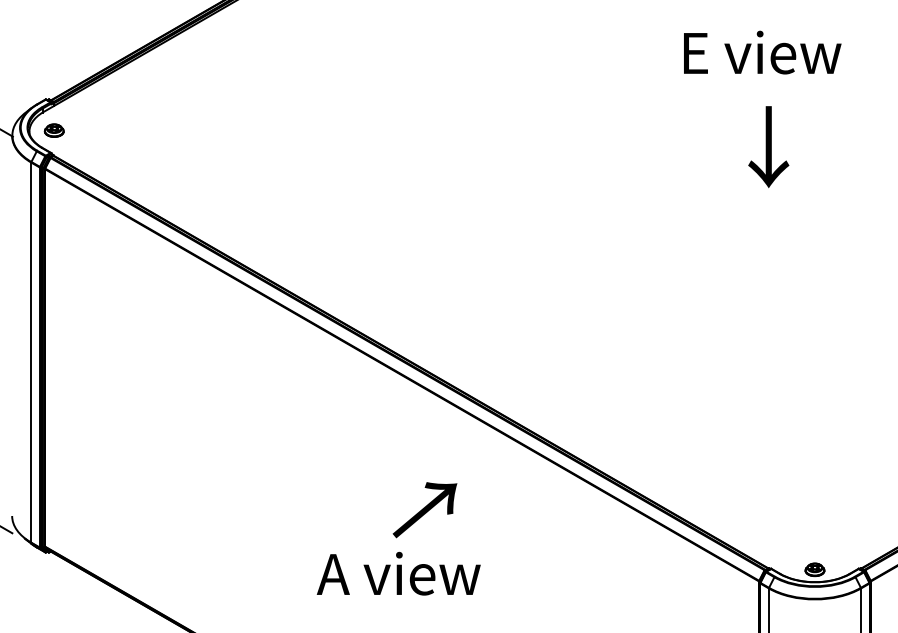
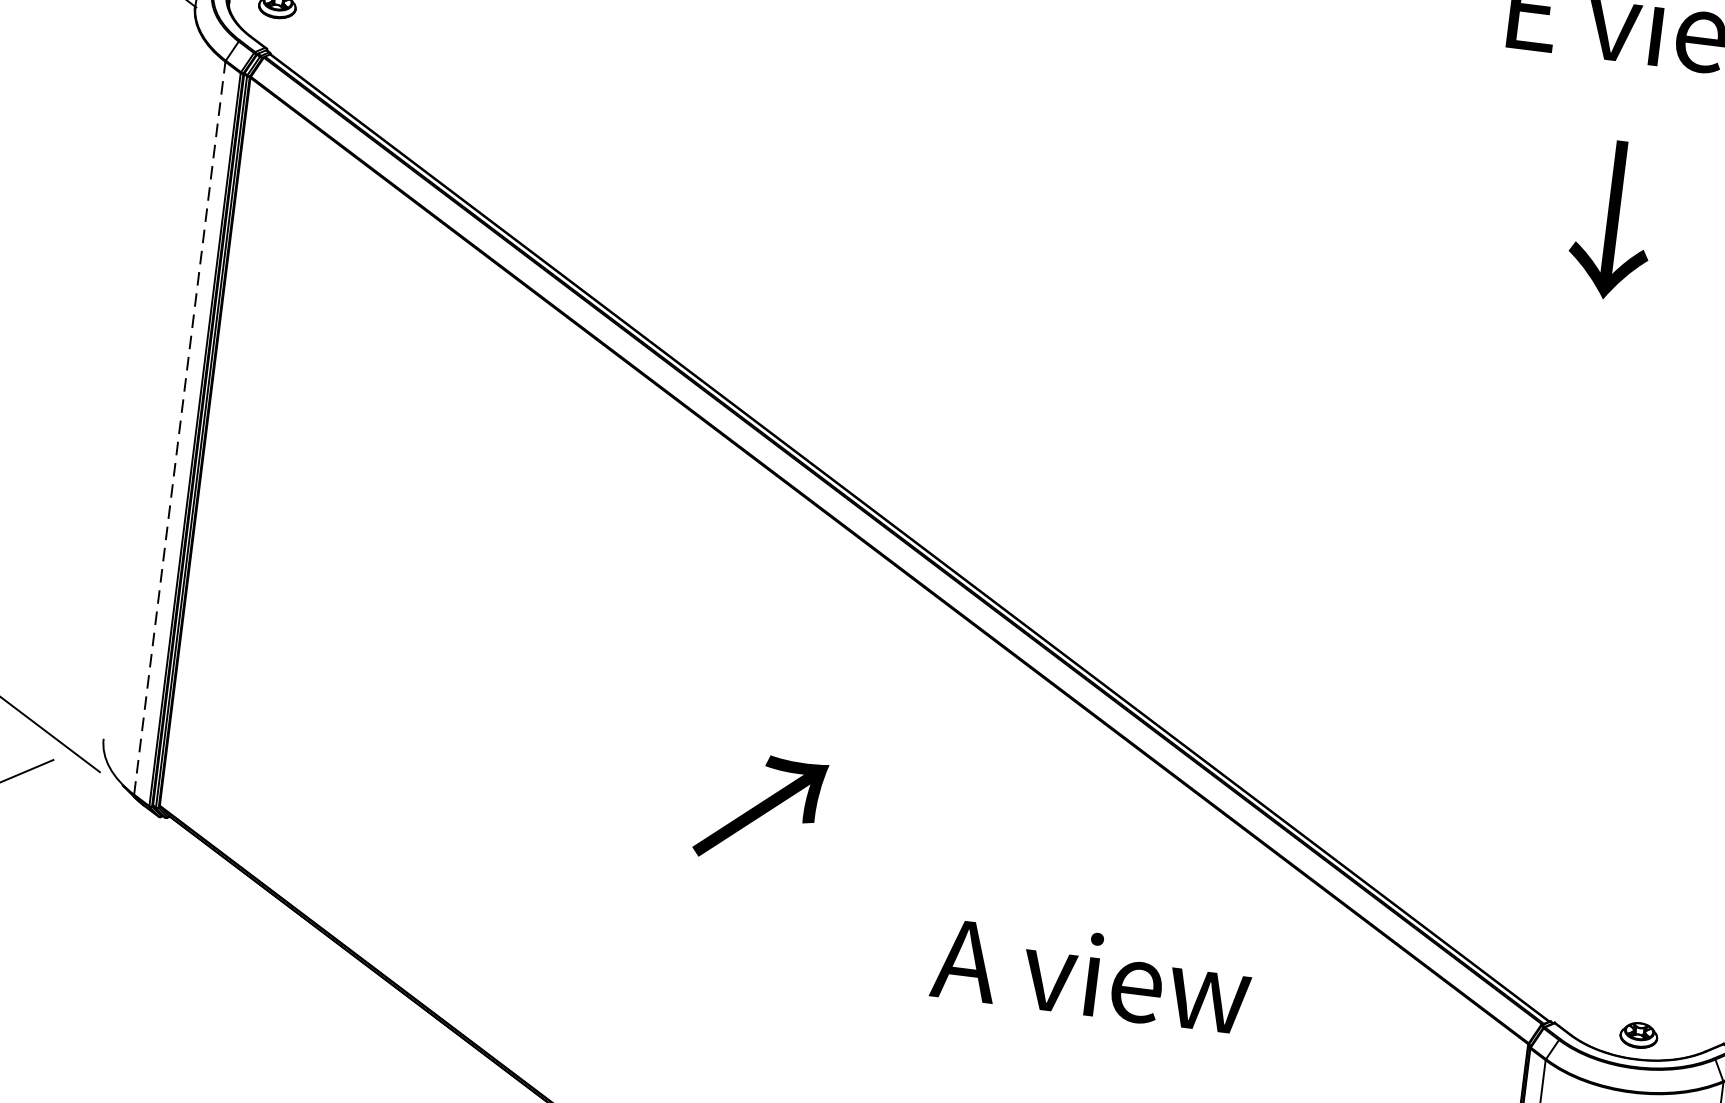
text: (768, 146) -> (1612, 218), moved
line: (31, 352) -> (180, 428), solid -> dashed
text: (424, 510) -> (759, 809), moved
text: (398, 573) -> (1091, 974), moved

